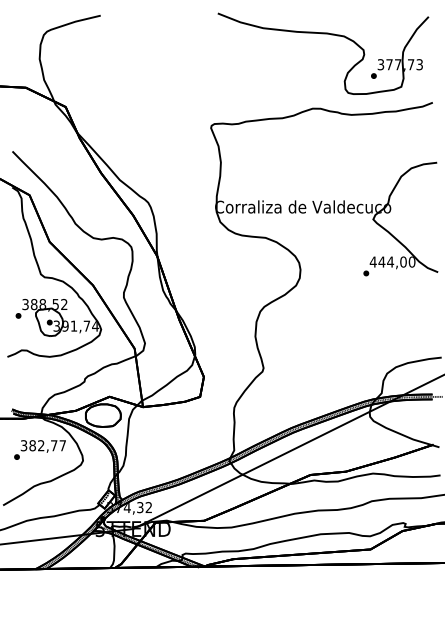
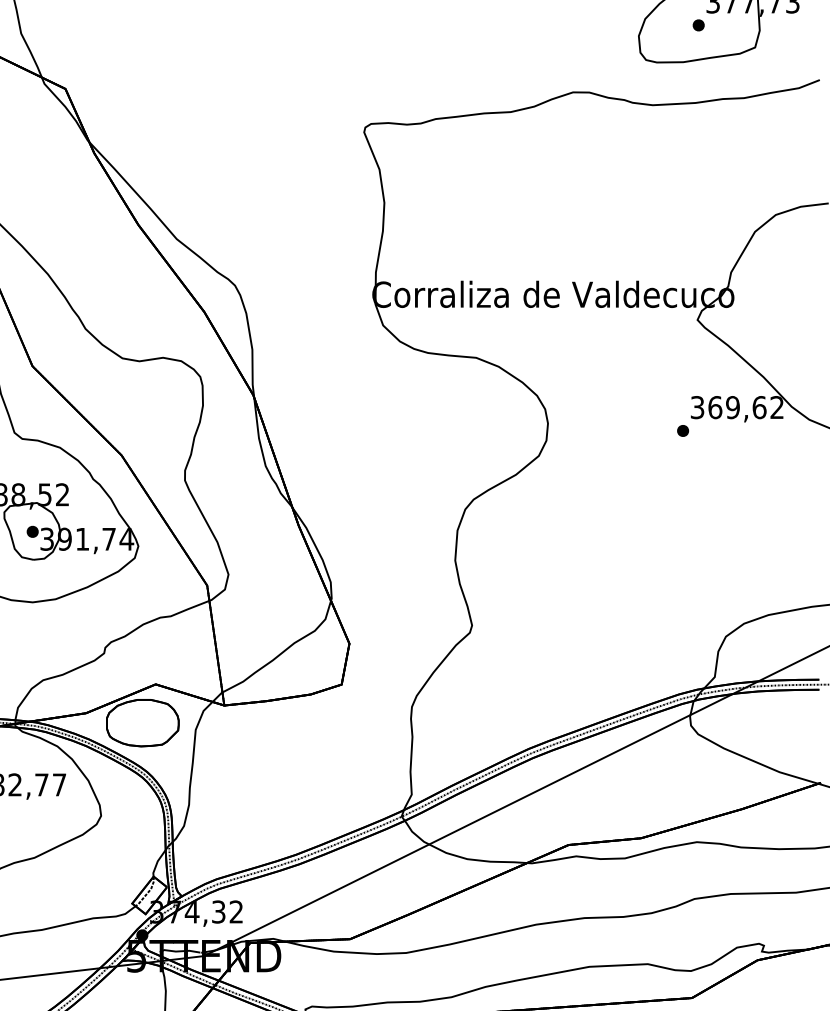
text: (392, 261) -> (736, 406), 444,00 -> 369,62

